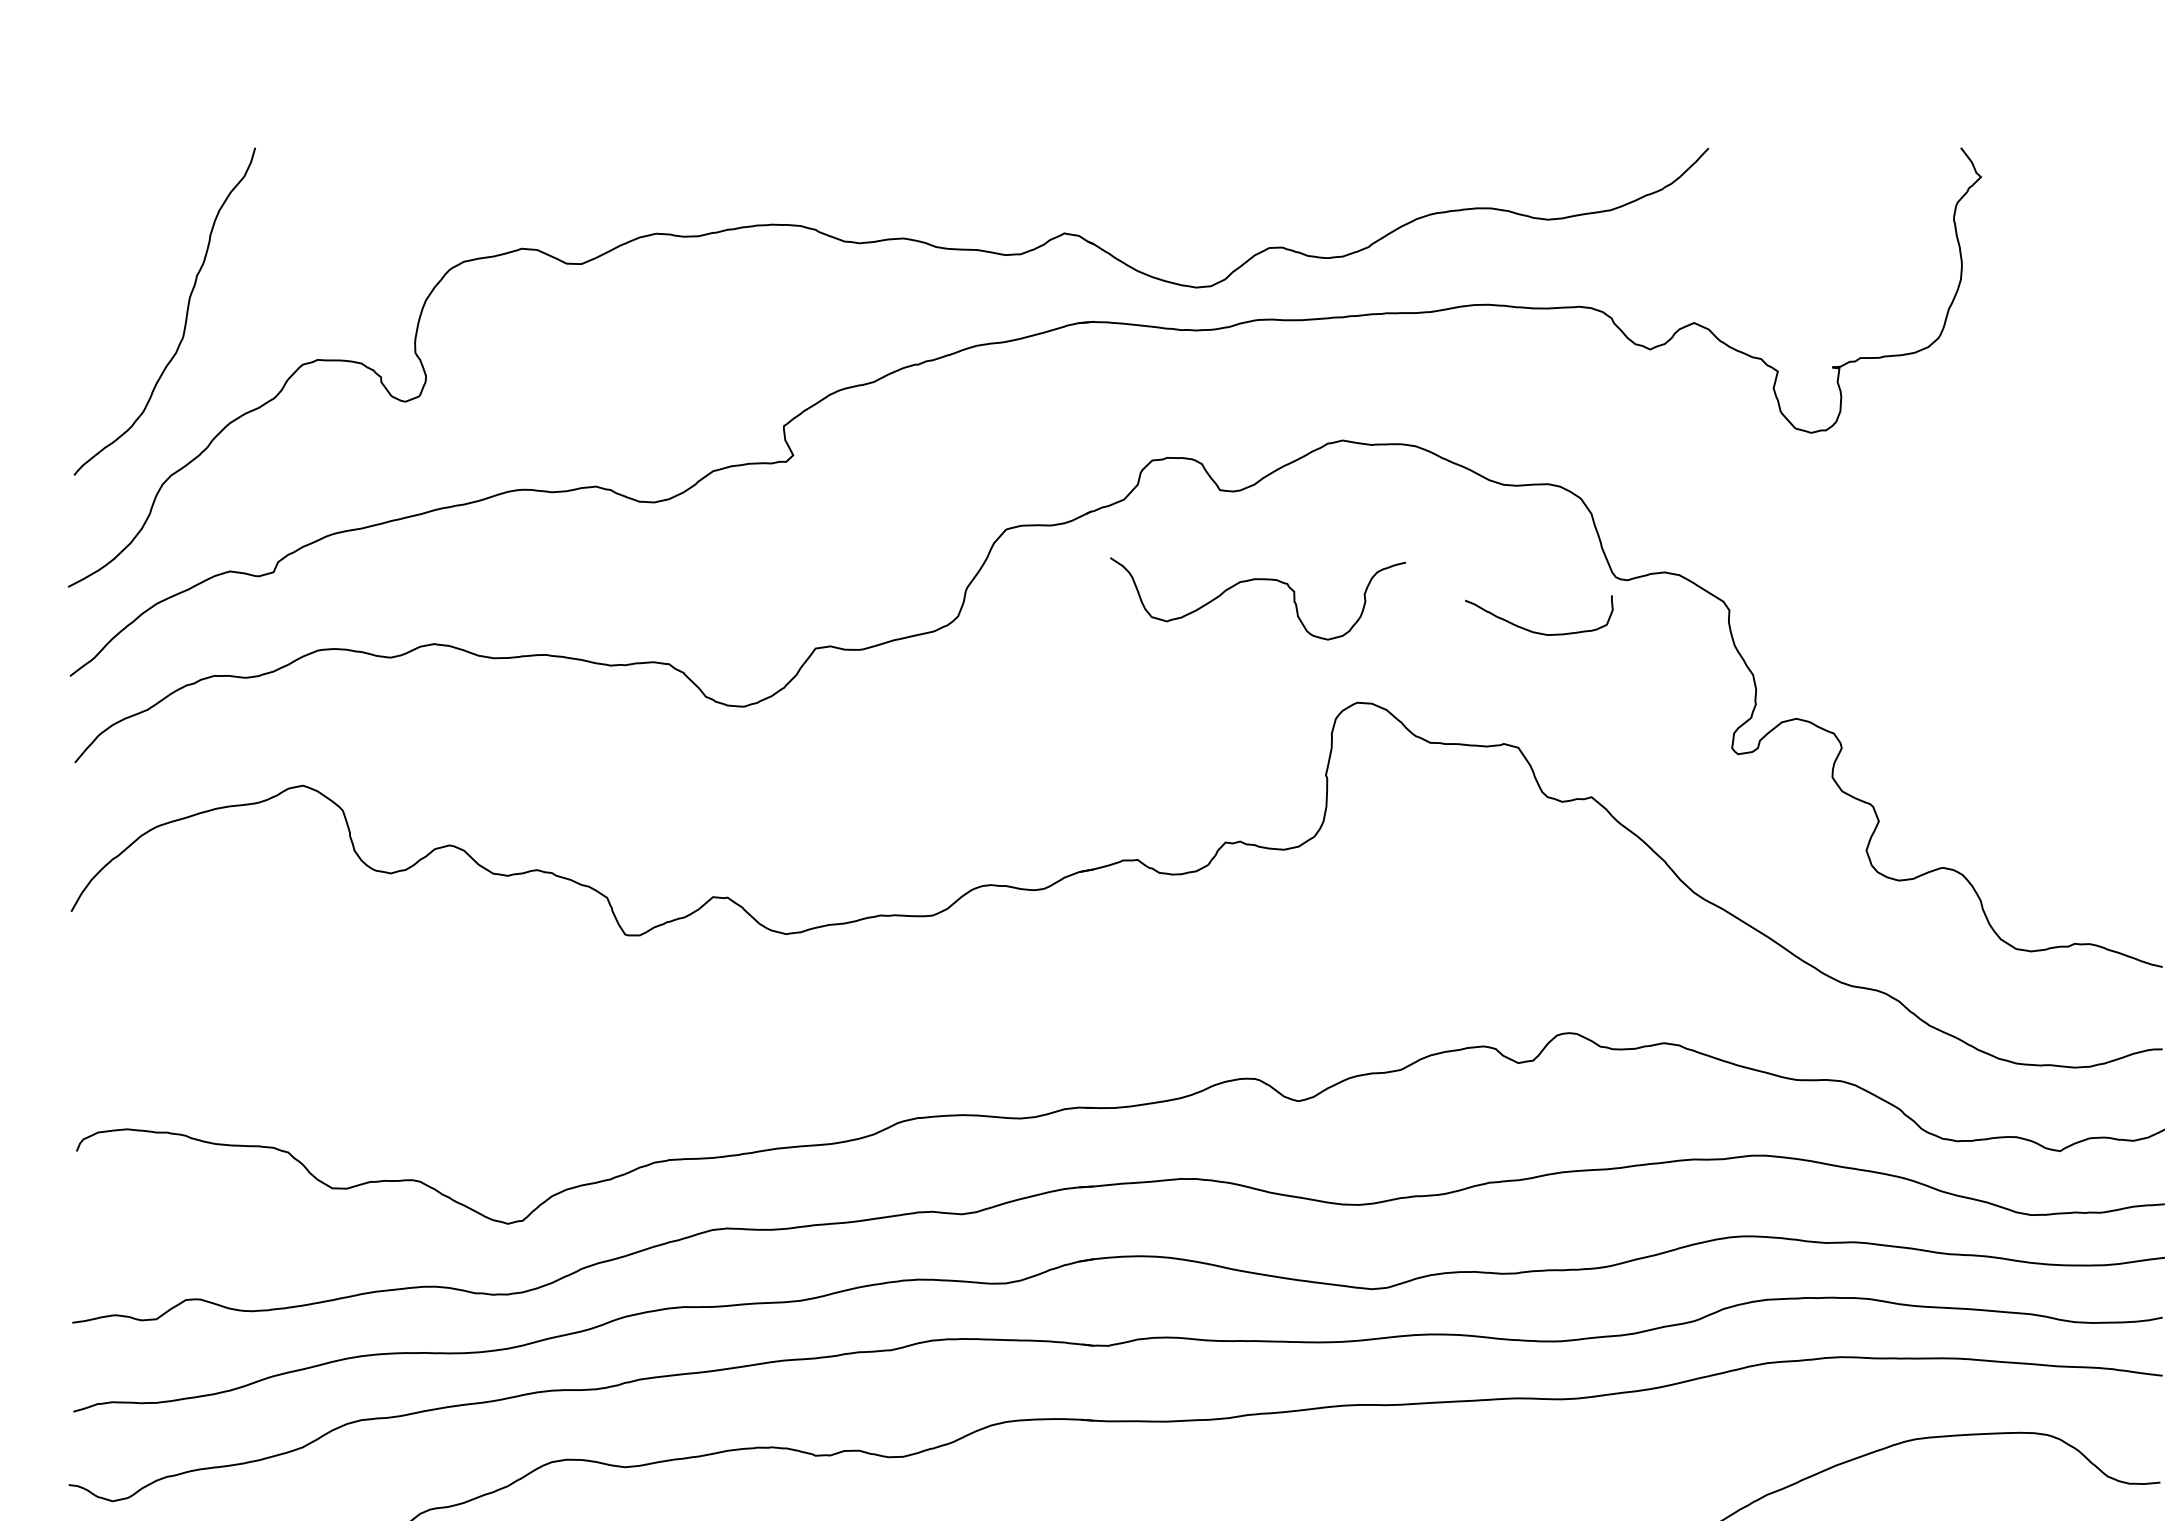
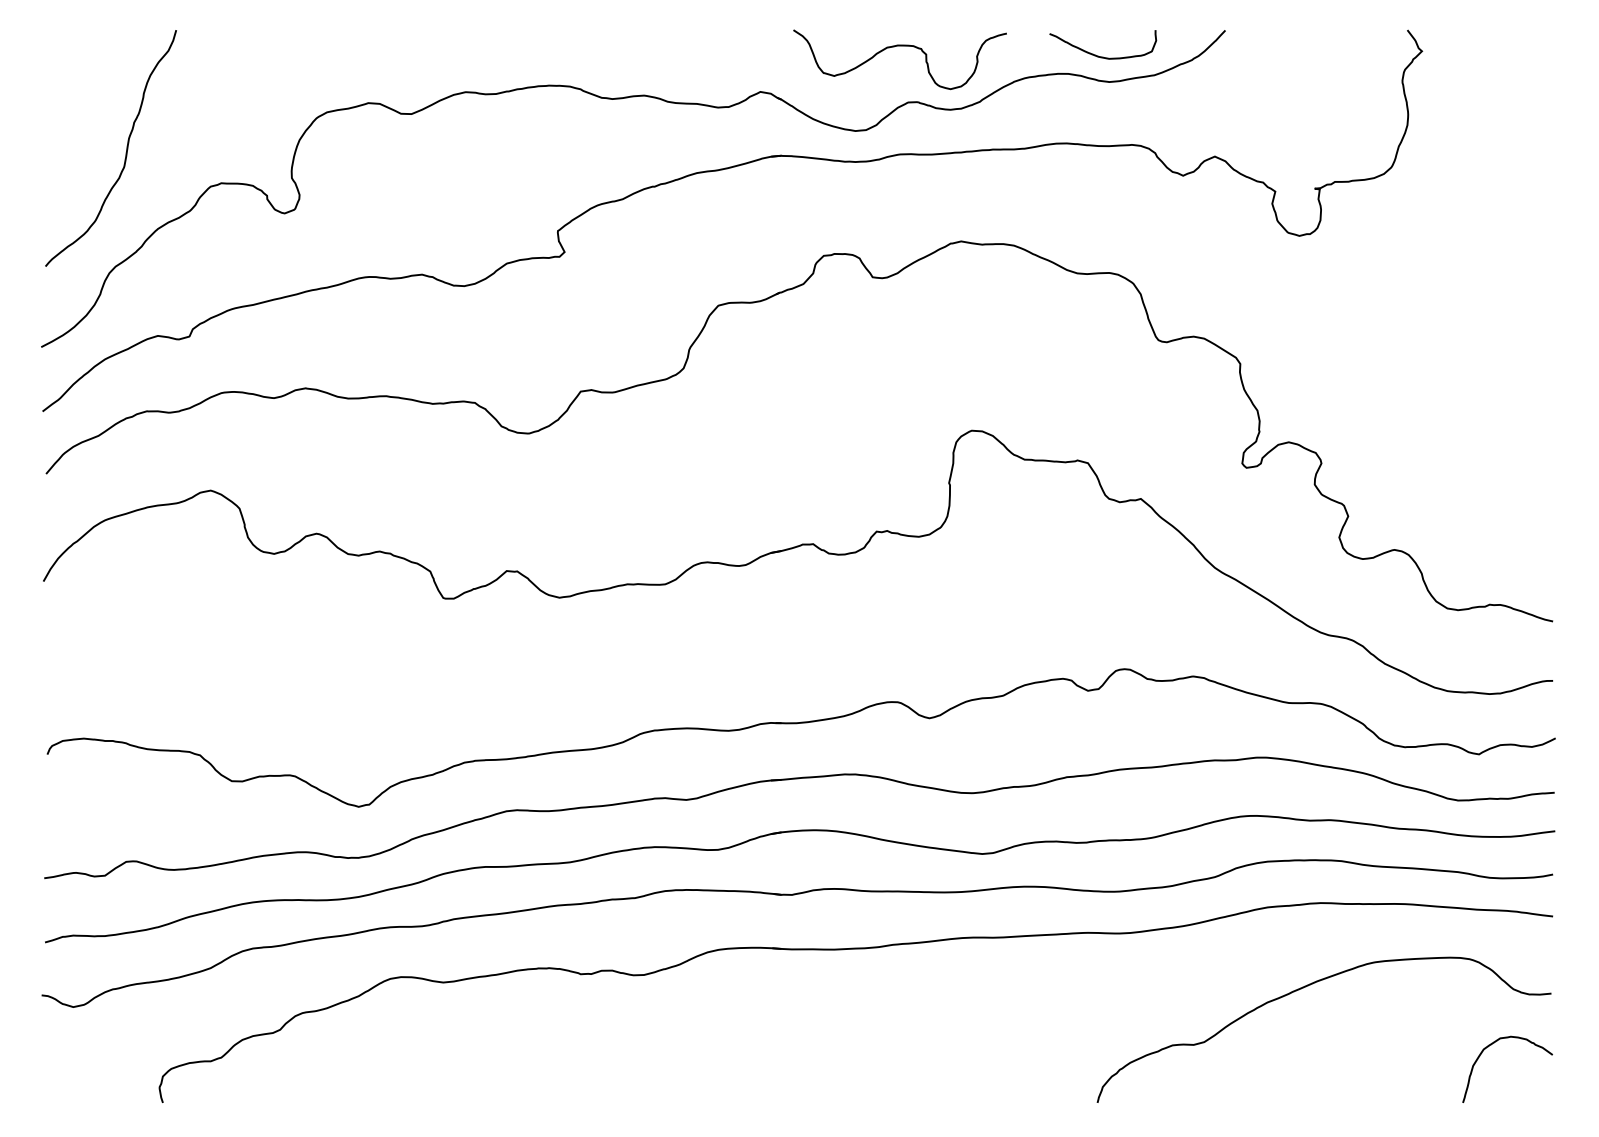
curve: (1257, 580) -> (899, 46), moved
curve: (1539, 631) -> (1103, 56), moved

